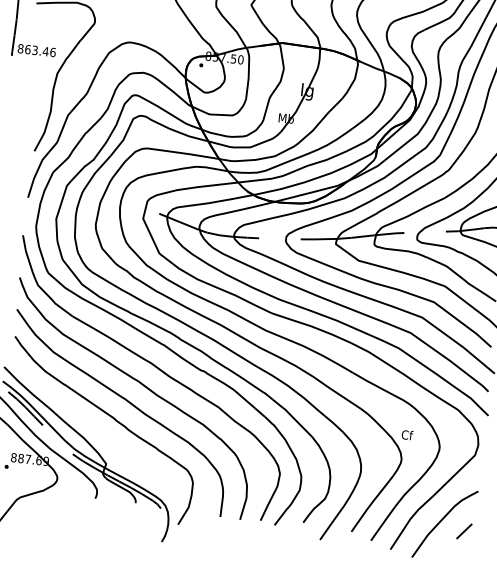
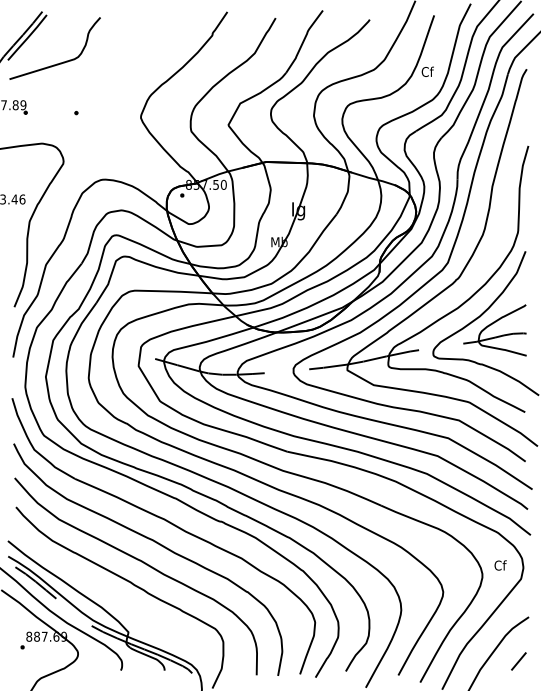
text: (407, 435) -> (500, 565), moved

